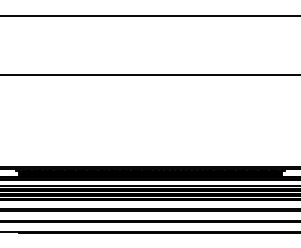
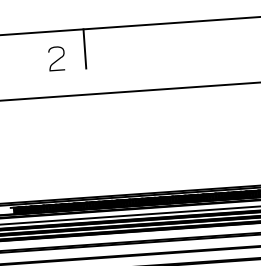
line: (92, 33) -> (85, 48), added
curve: (67, 41) -> (57, 59), added

